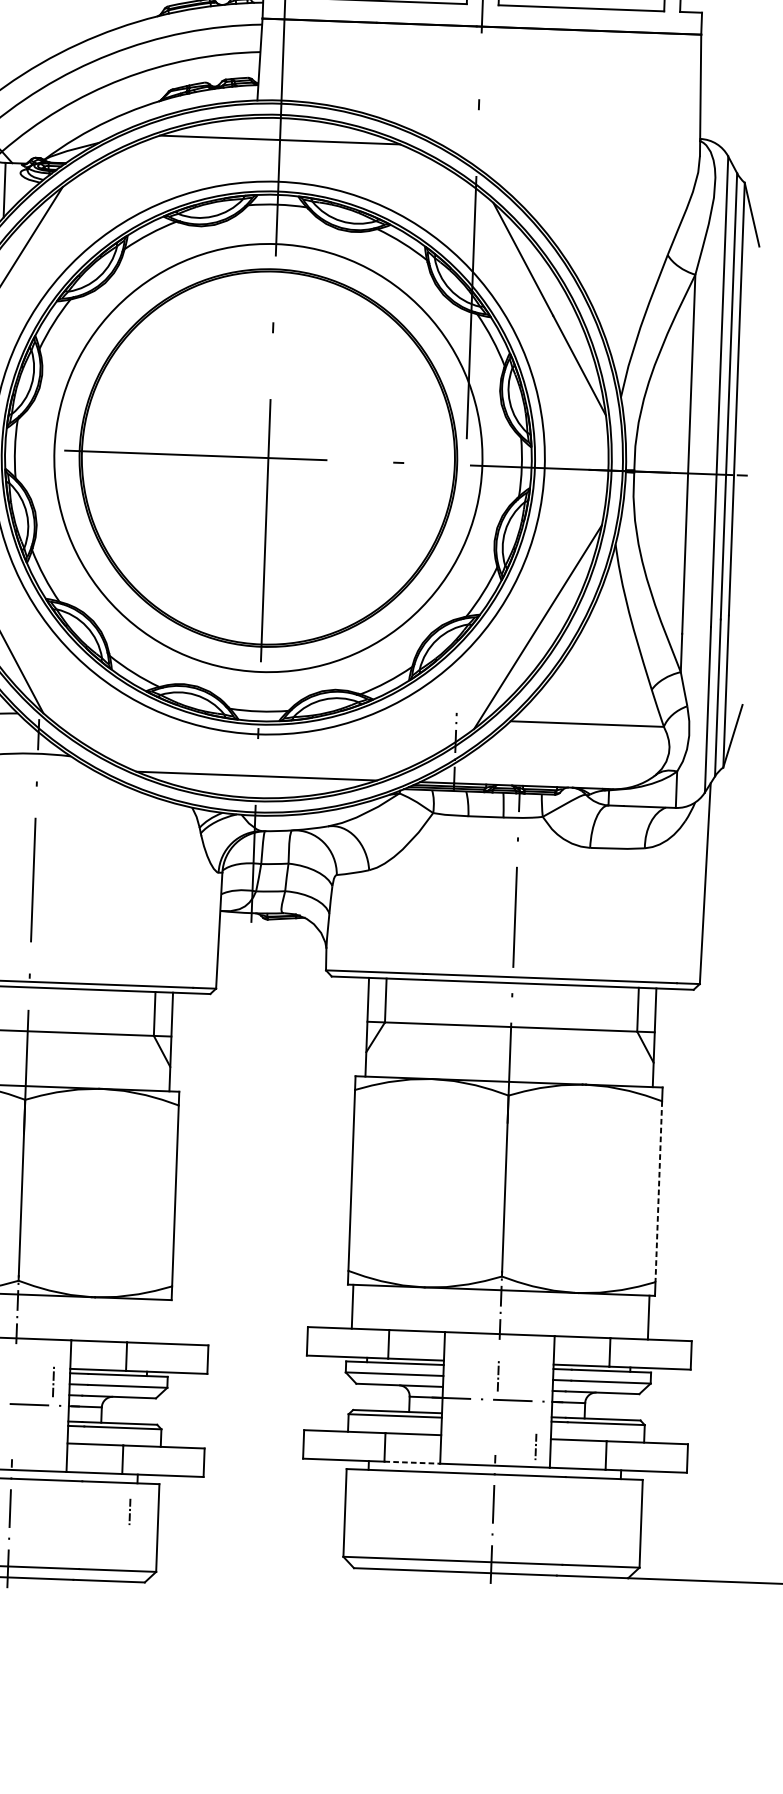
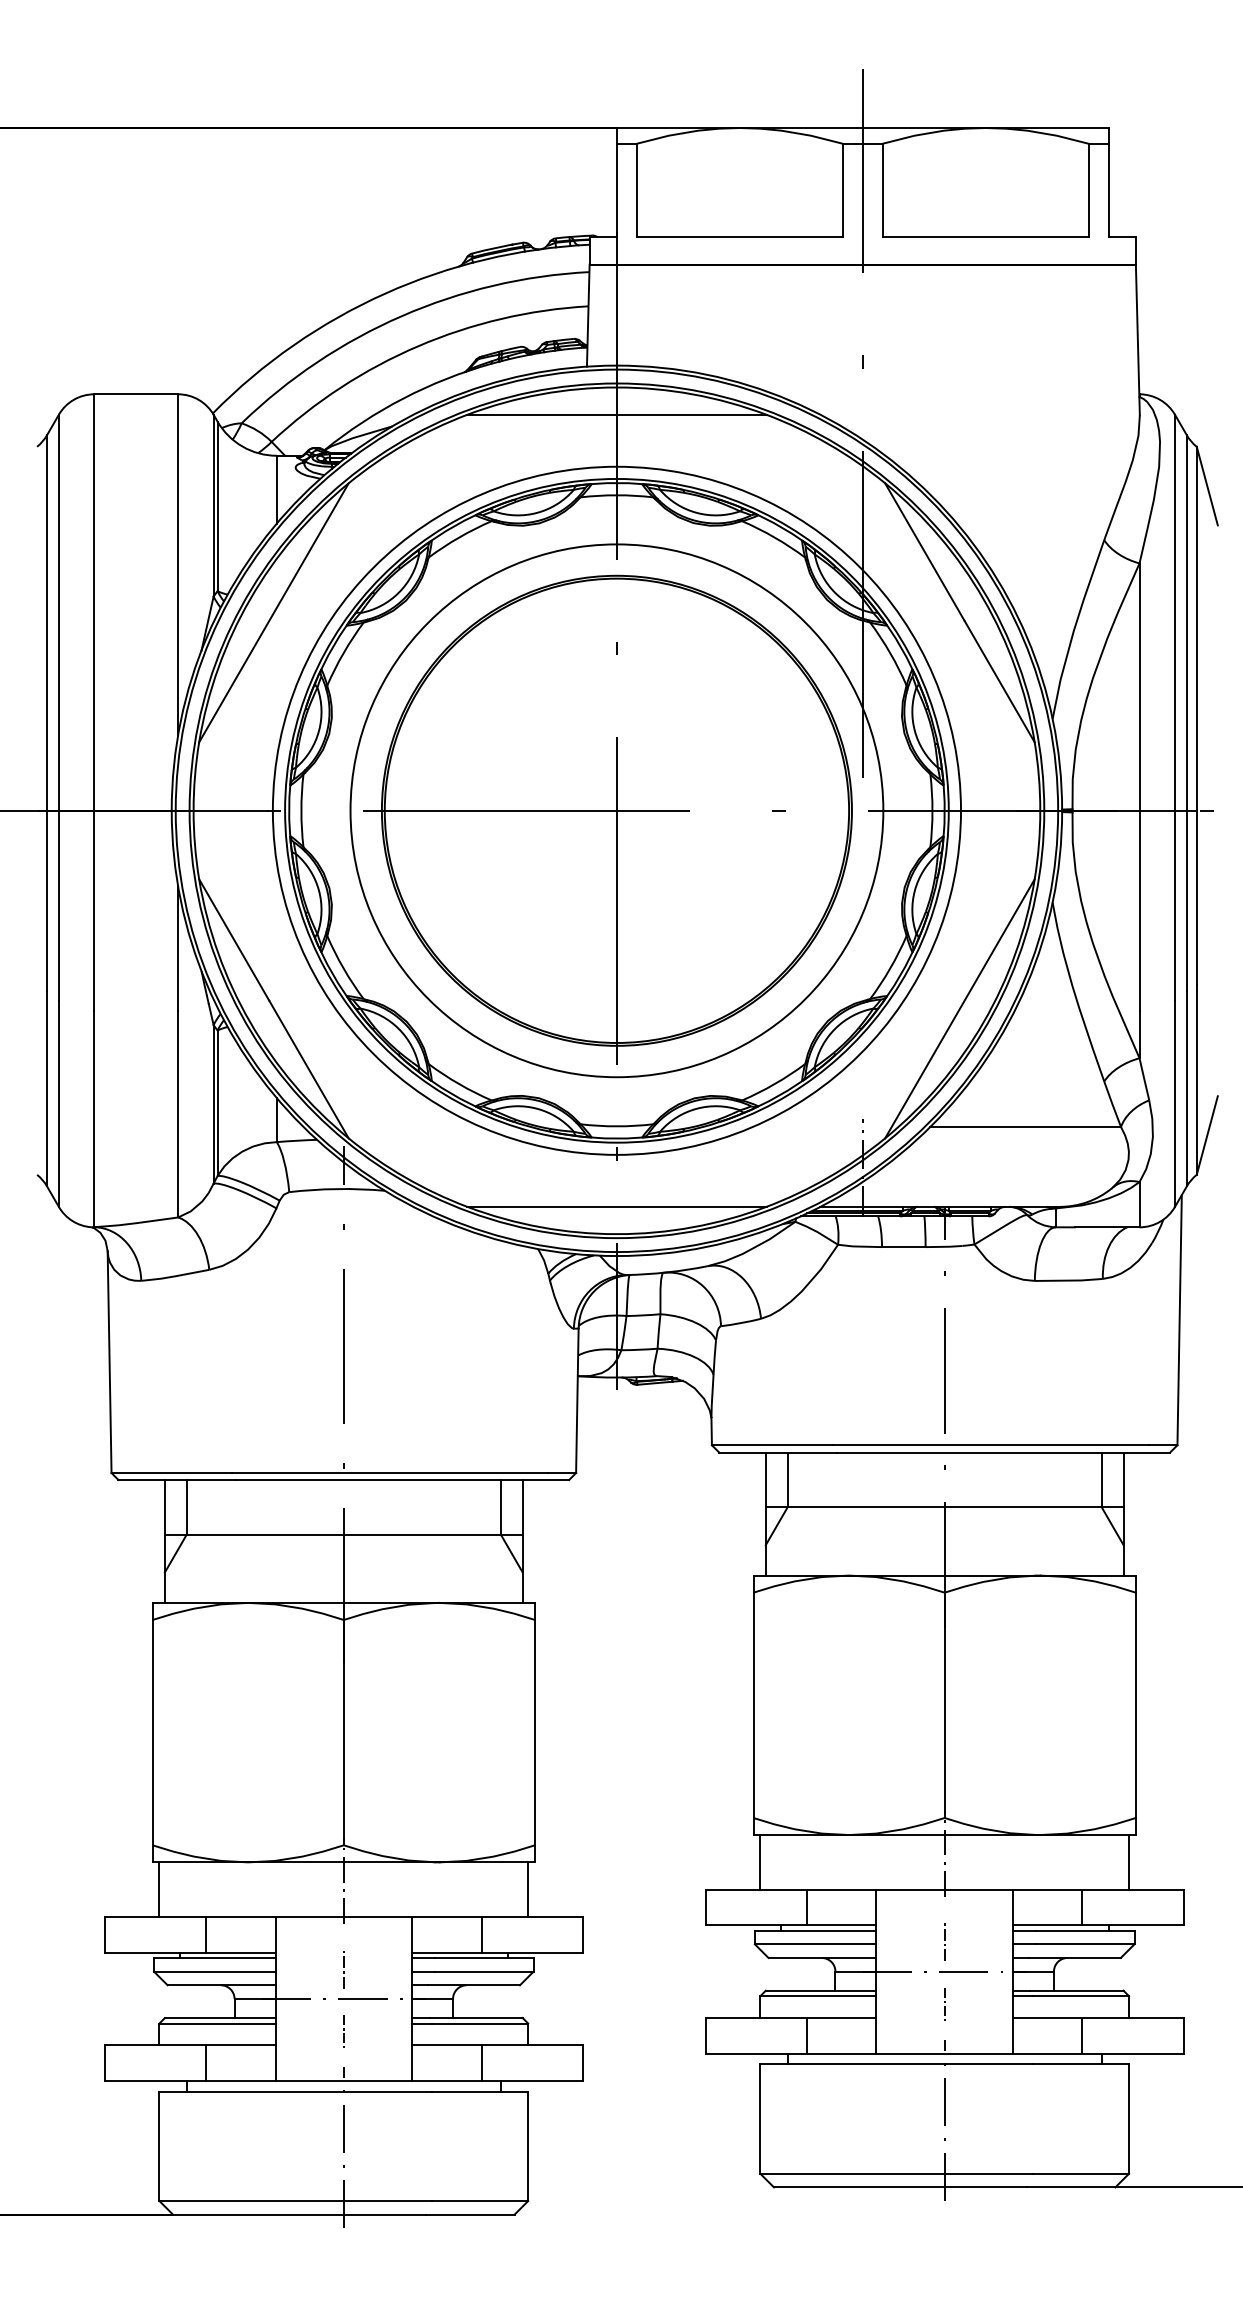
line: (658, 1191) -> (1135, 1705), dashed -> solid
line: (165, 1321) -> (528, 1889), added
line: (53, 1380) -> (343, 1967), moved
line: (535, 1445) -> (944, 2002), moved
line: (412, 1462) -> (841, 2053), dashed -> solid
line: (129, 1510) -> (343, 2030), moved

